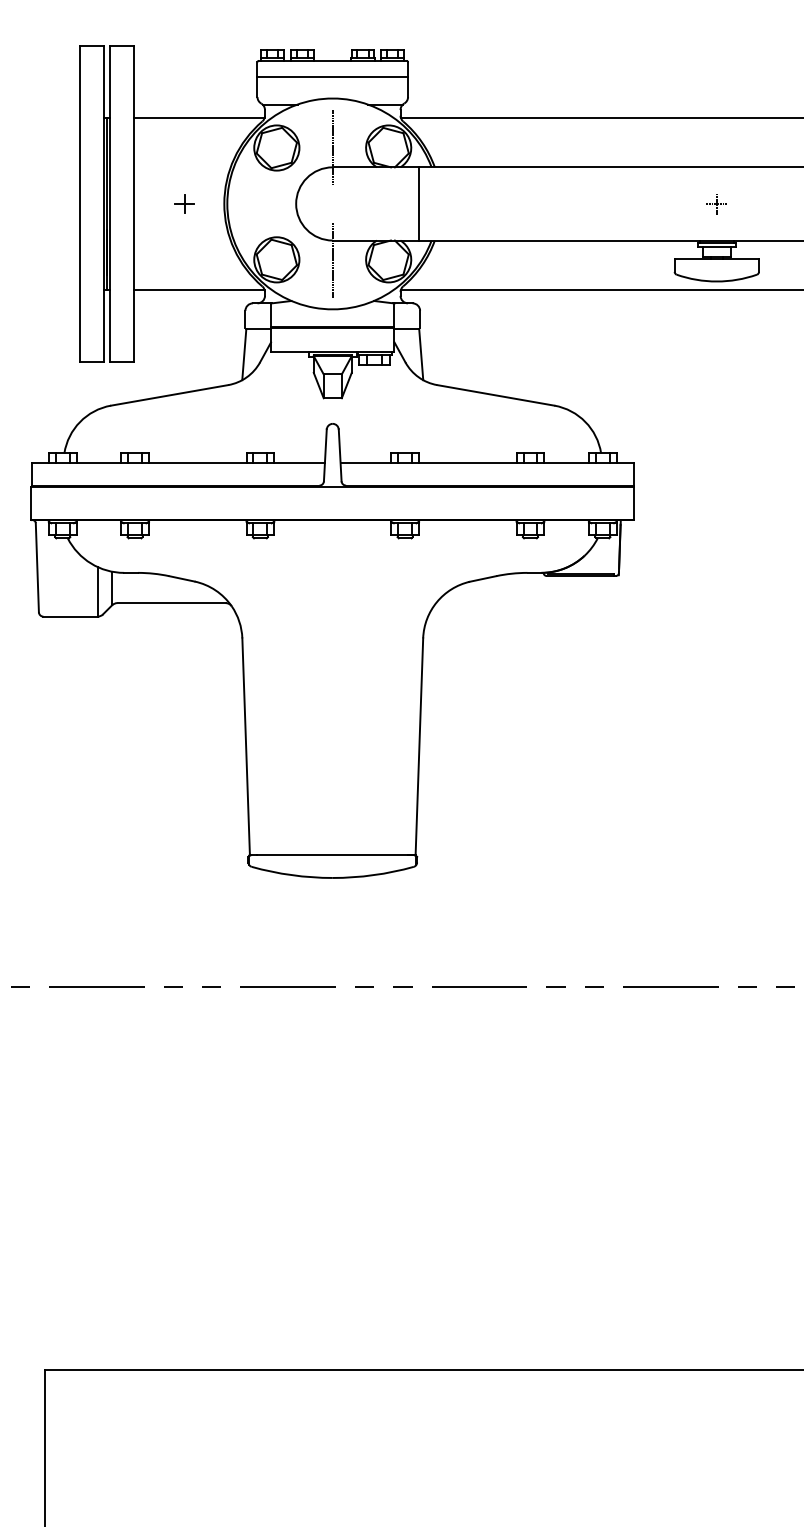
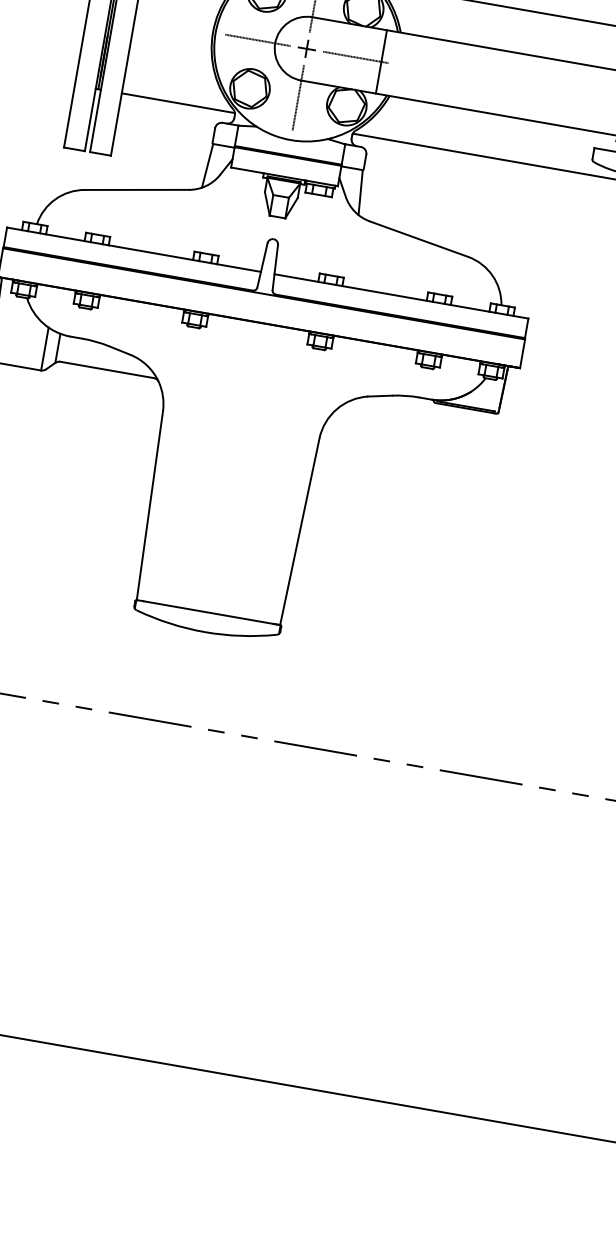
part: (184, 203) -> (306, 48), moved
line: (275, 203) -> (257, 39), added
line: (389, 203) -> (356, 57), added

